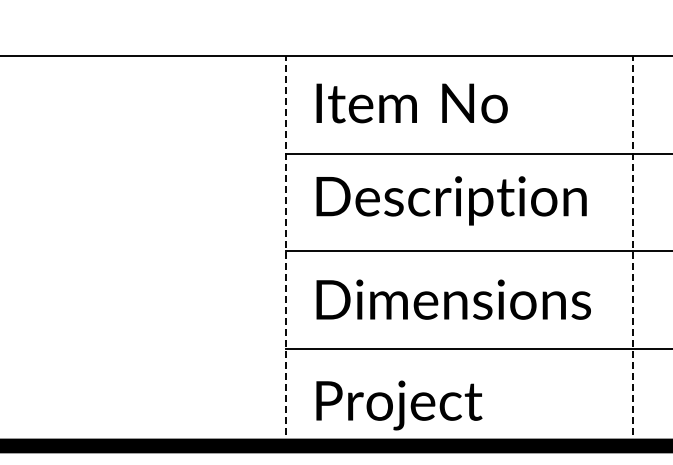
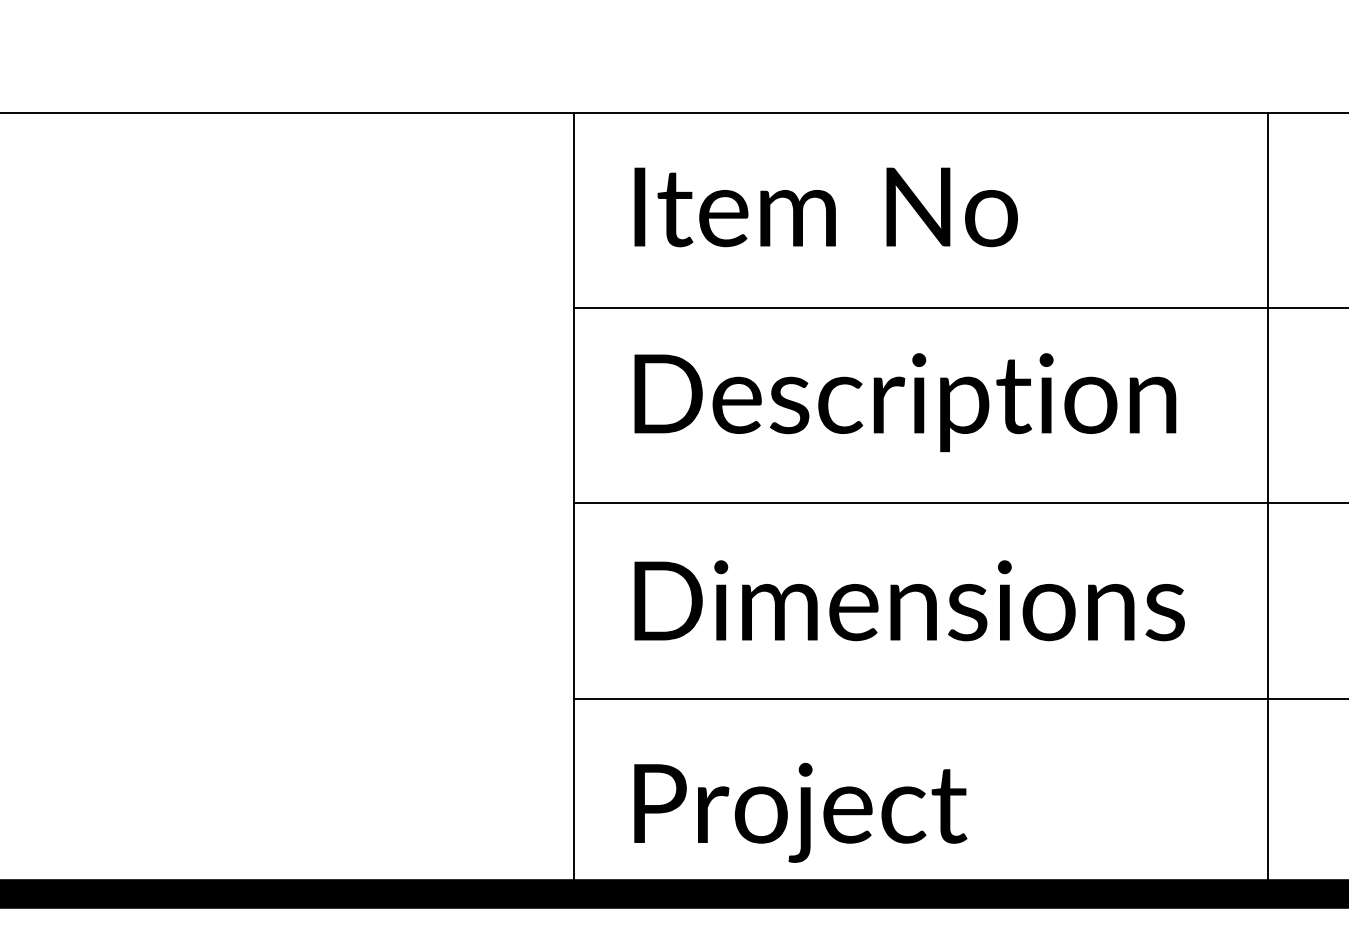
line: (286, 251) -> (574, 504), dashed -> solid
line: (632, 251) -> (1267, 504), dashed -> solid

